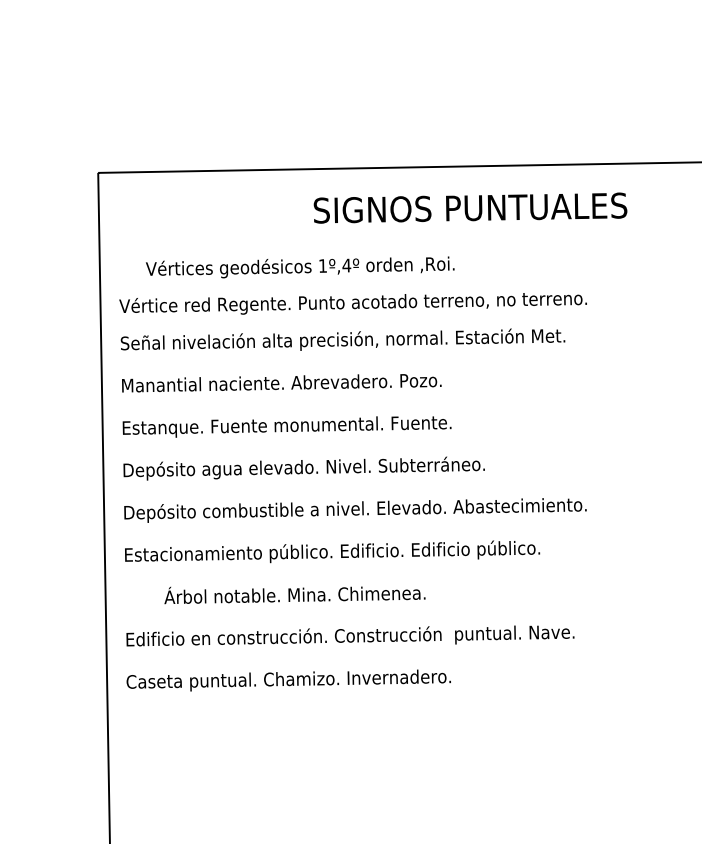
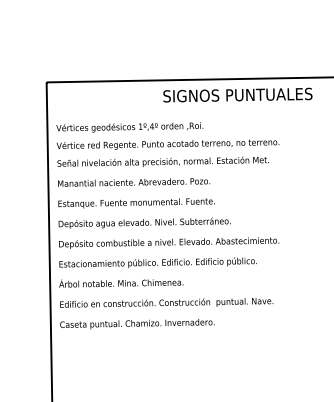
text: (469, 206) -> (237, 94), moved
text: (299, 267) -> (129, 127), moved
text: (295, 595) -> (121, 283), moved

